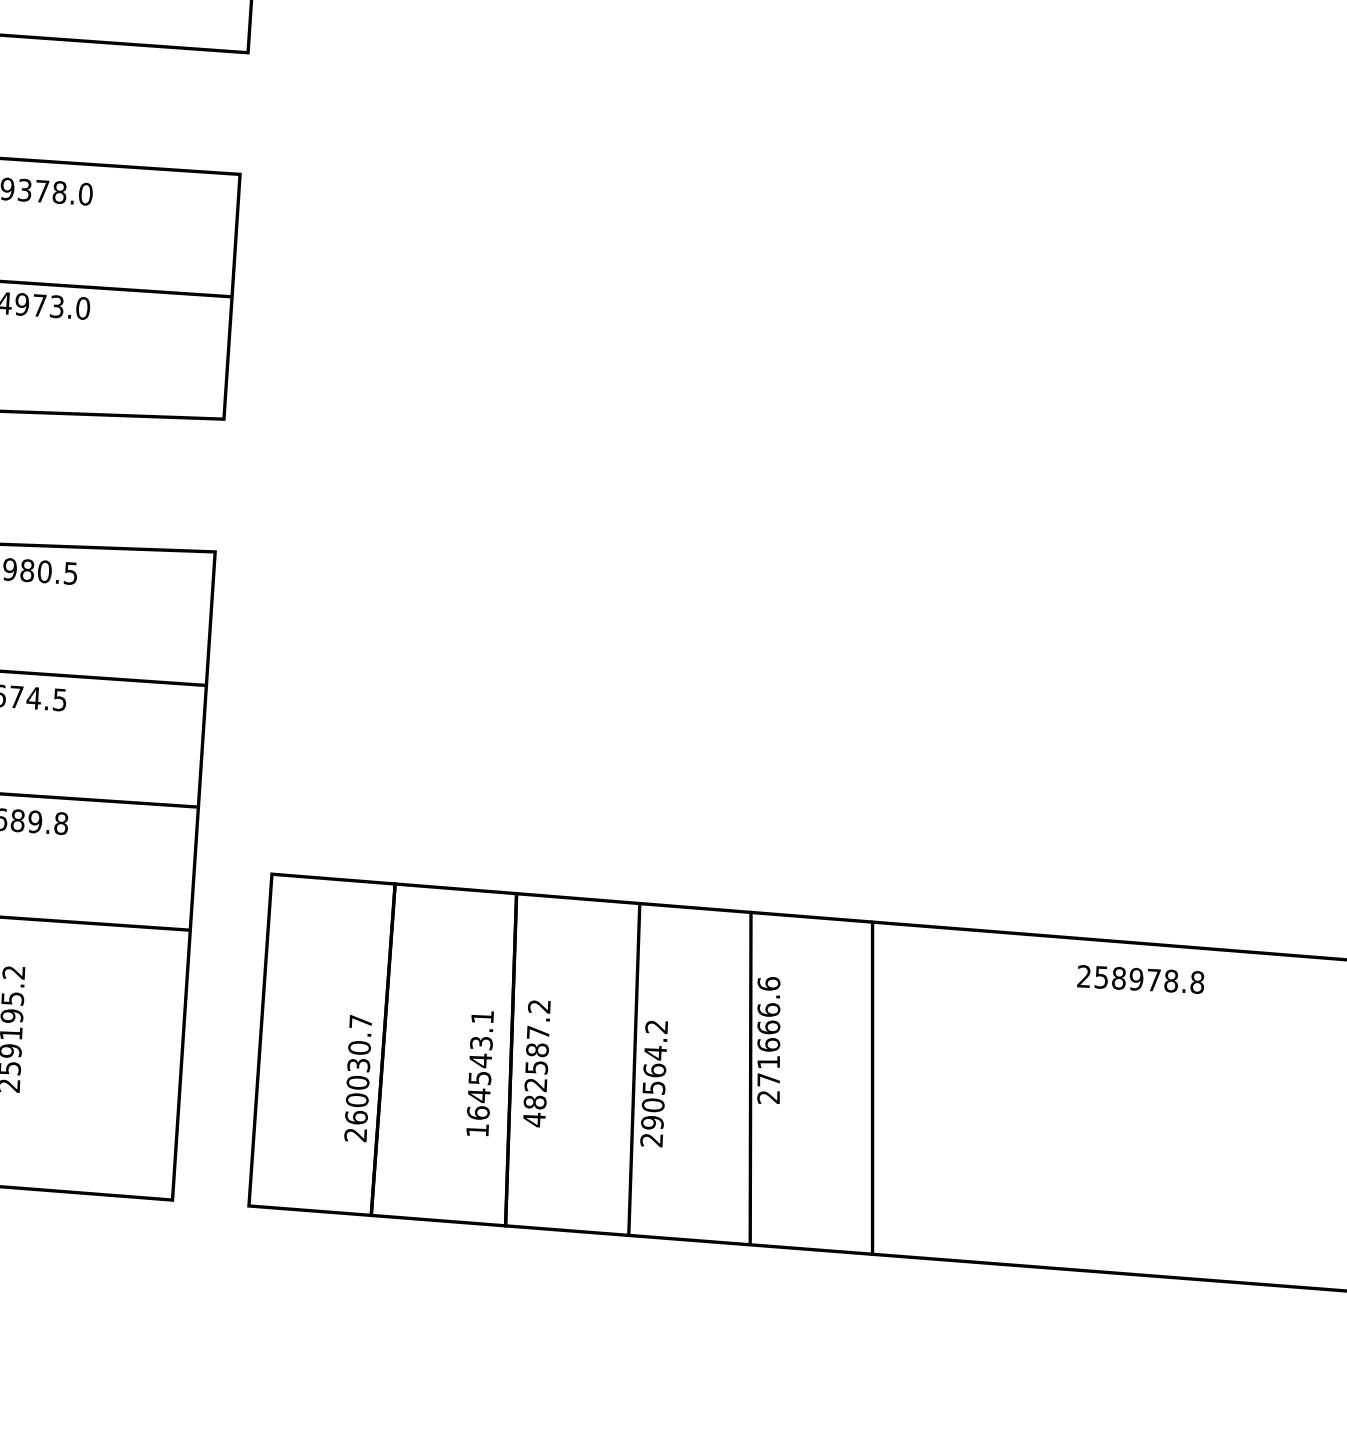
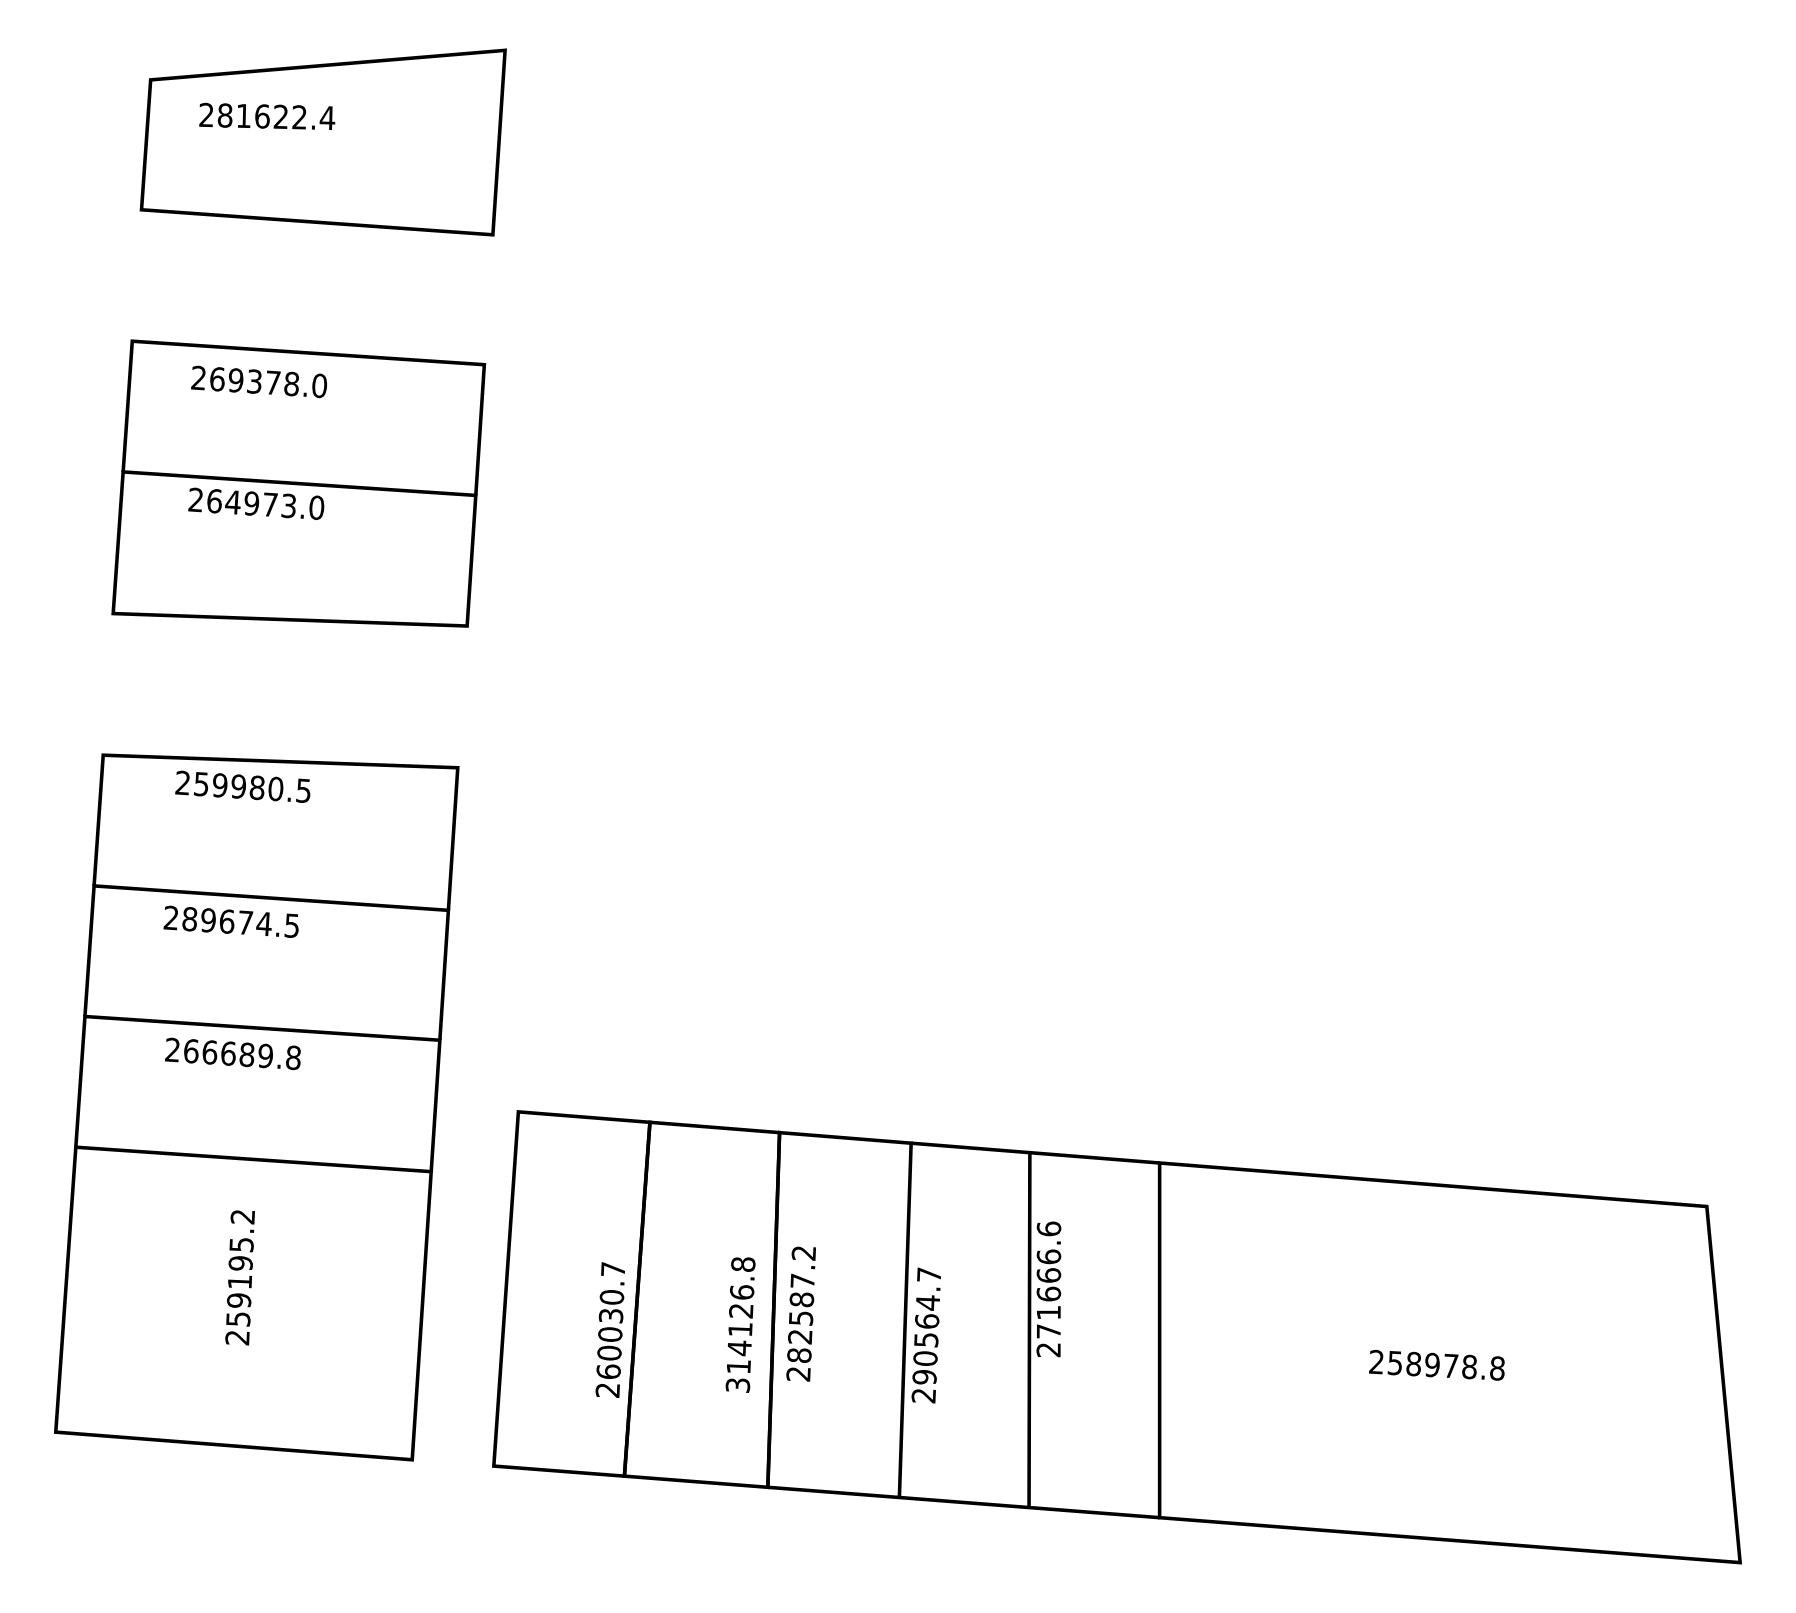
text: (1140, 978) -> (1436, 1364), moved
text: (656, 1026) -> (929, 1274), 290564.2 -> 290564.7
text: (479, 1073) -> (740, 1324), 164543.1 -> 314126.8
text: (534, 1120) -> (798, 1374), 482587.2 -> 282587.2

